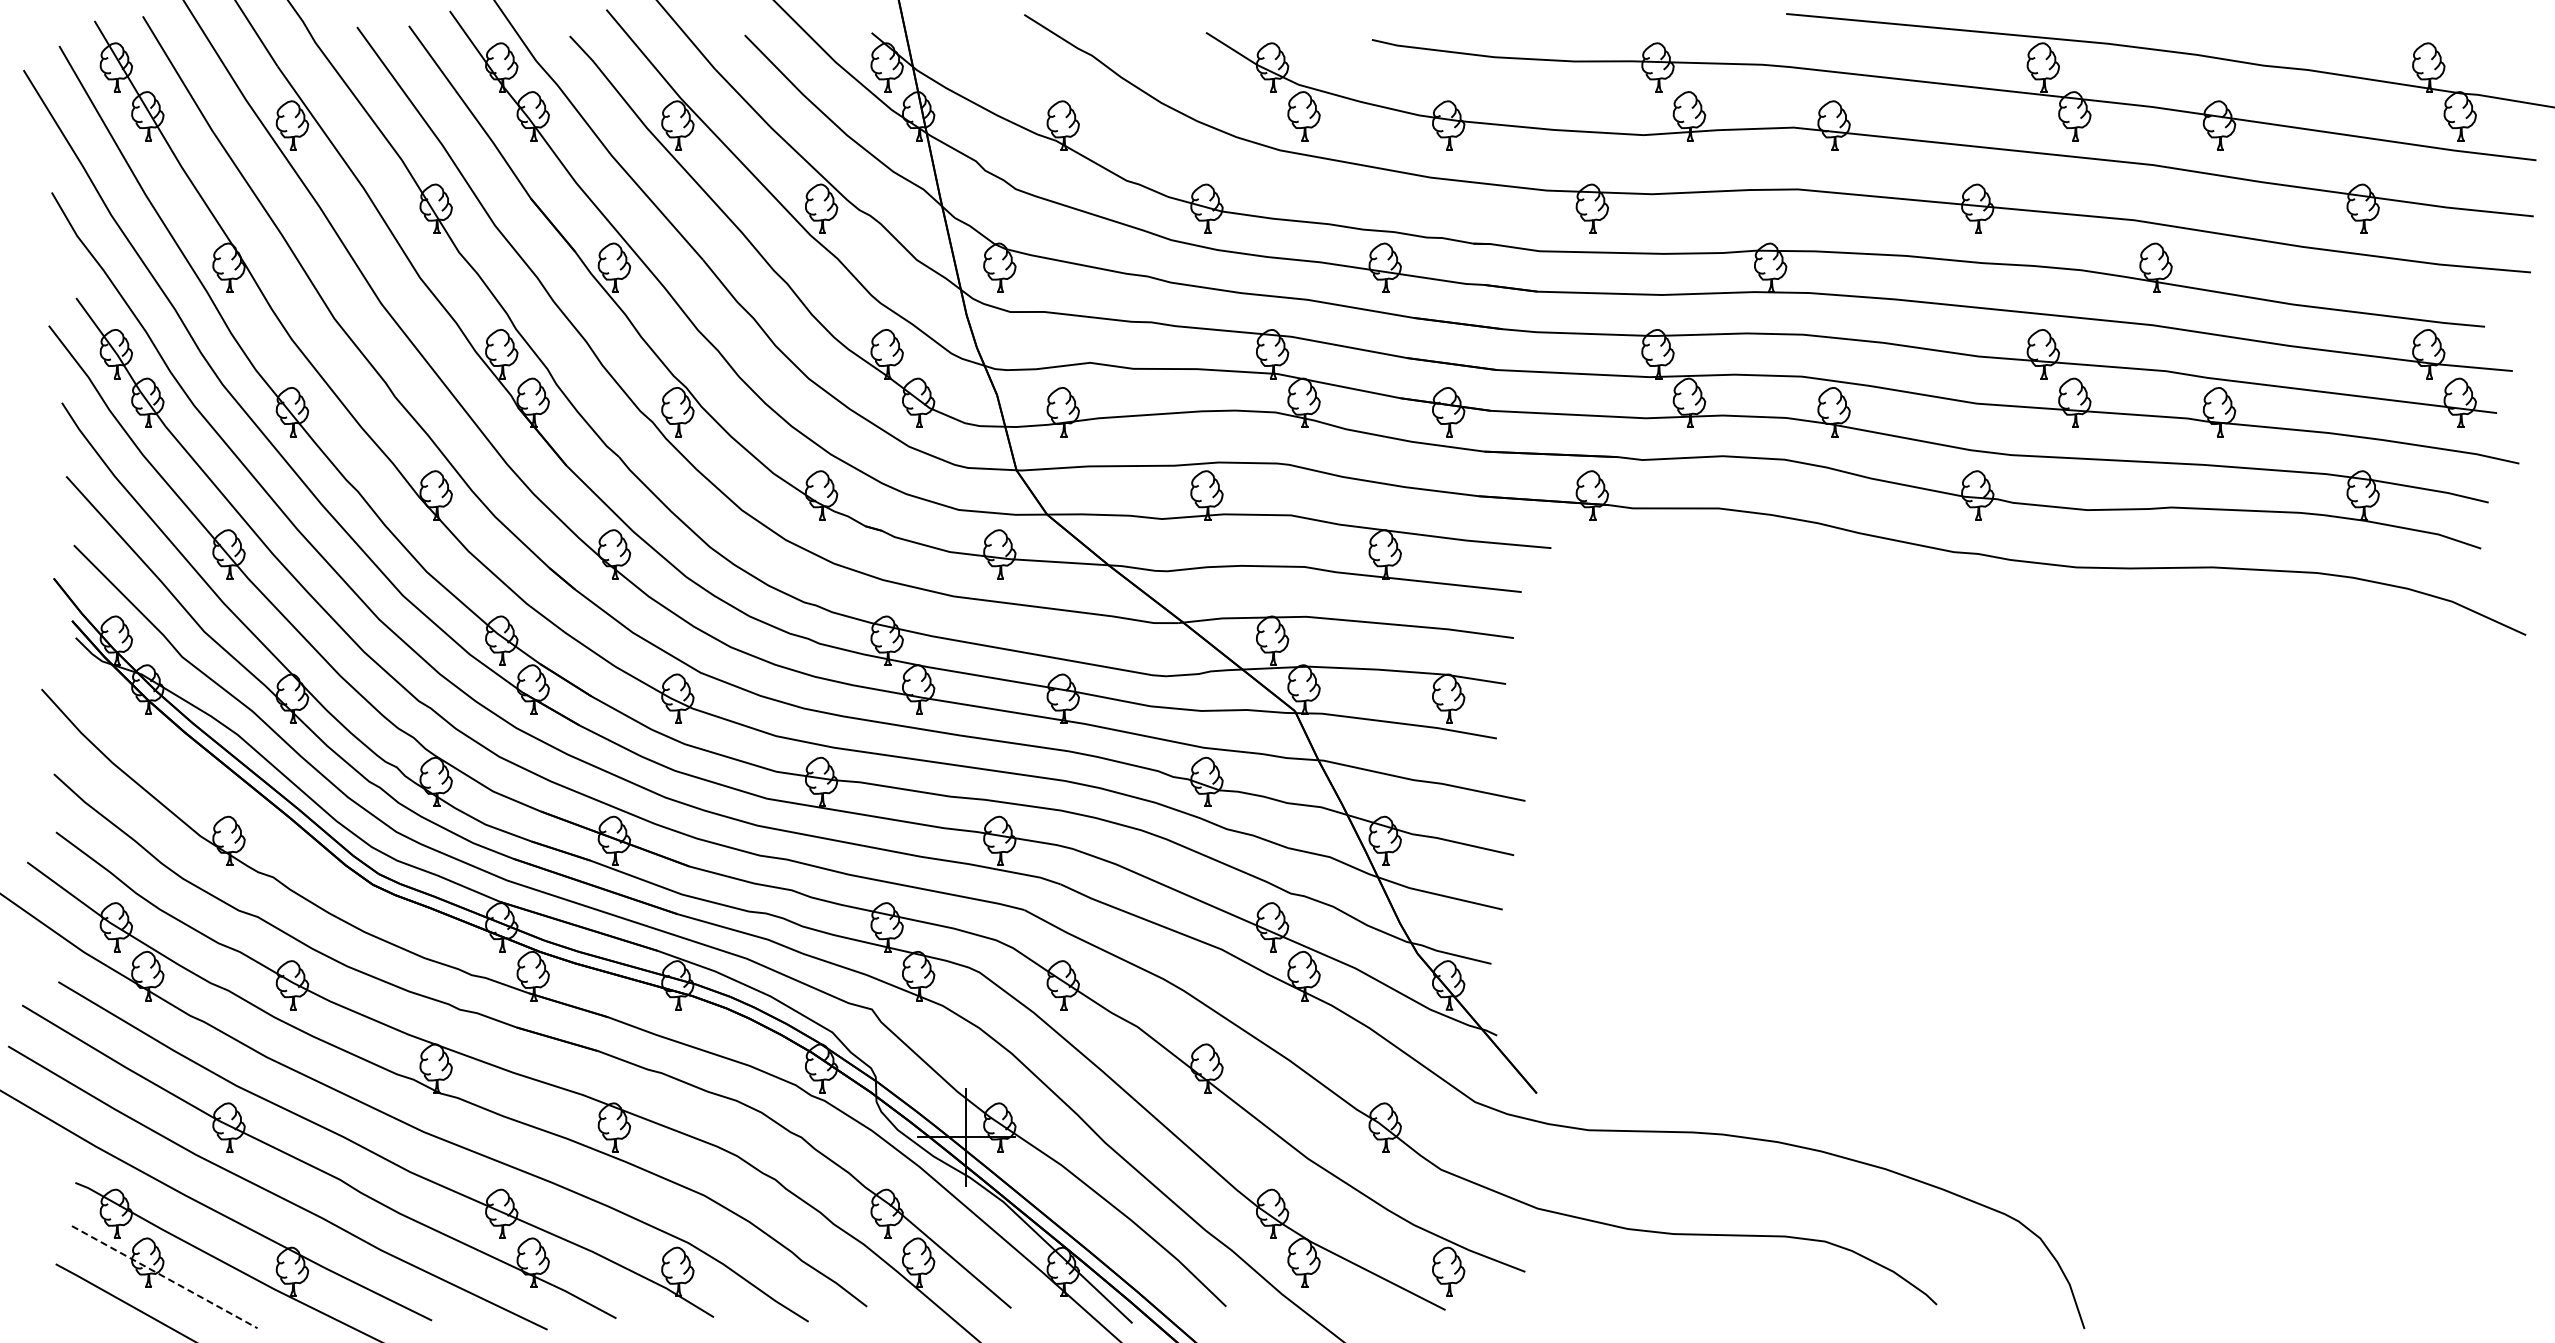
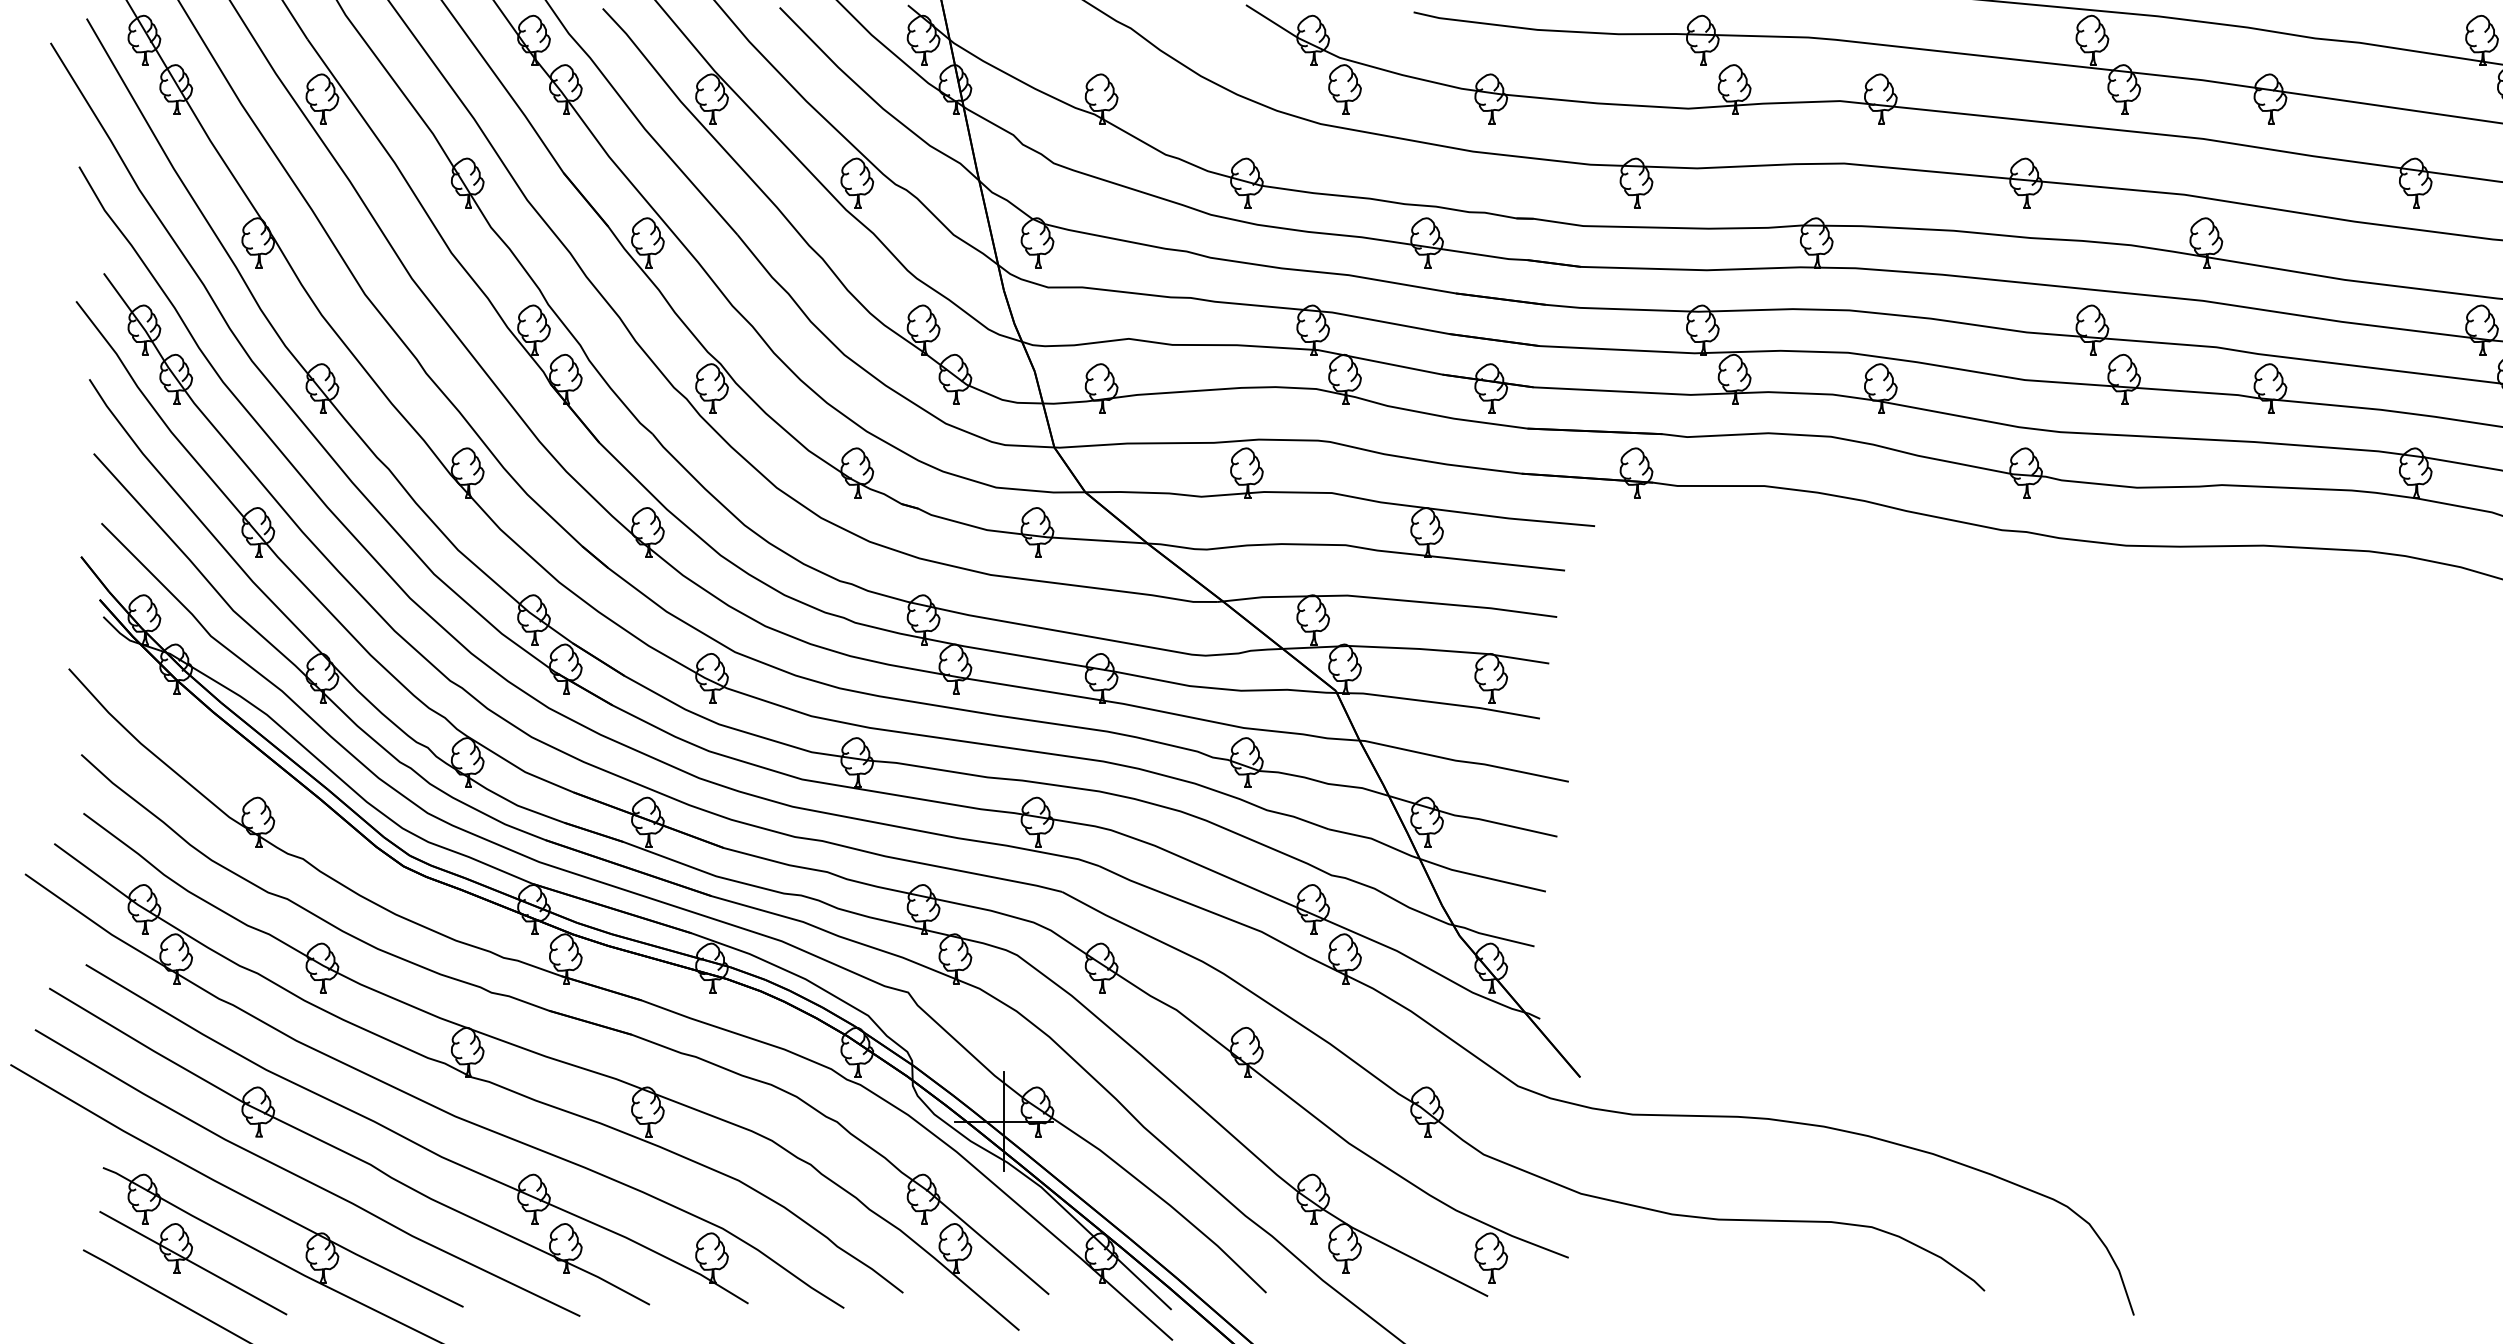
line: (164, 1277) -> (193, 1263), dashed -> solid

